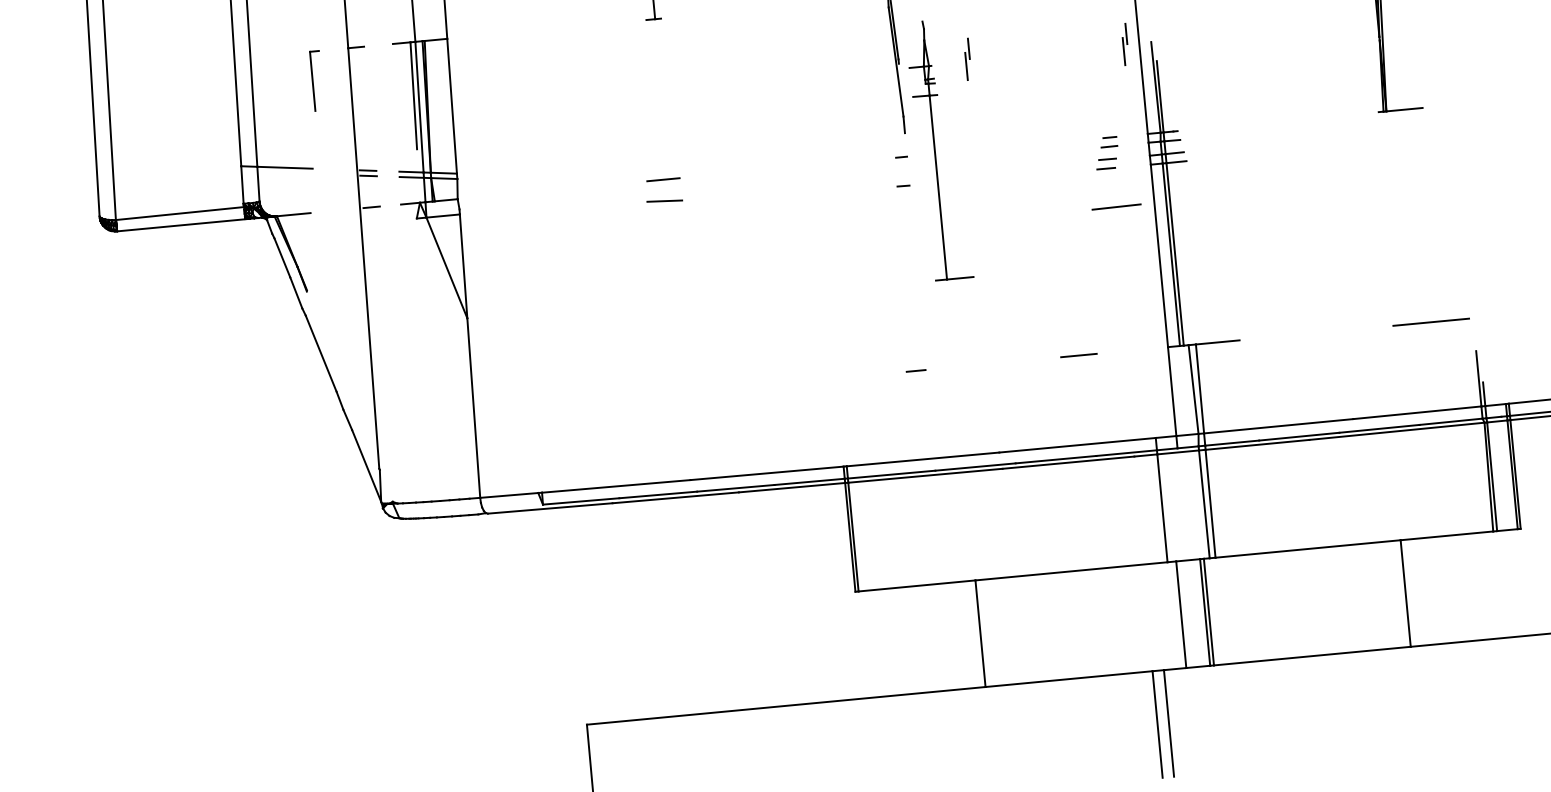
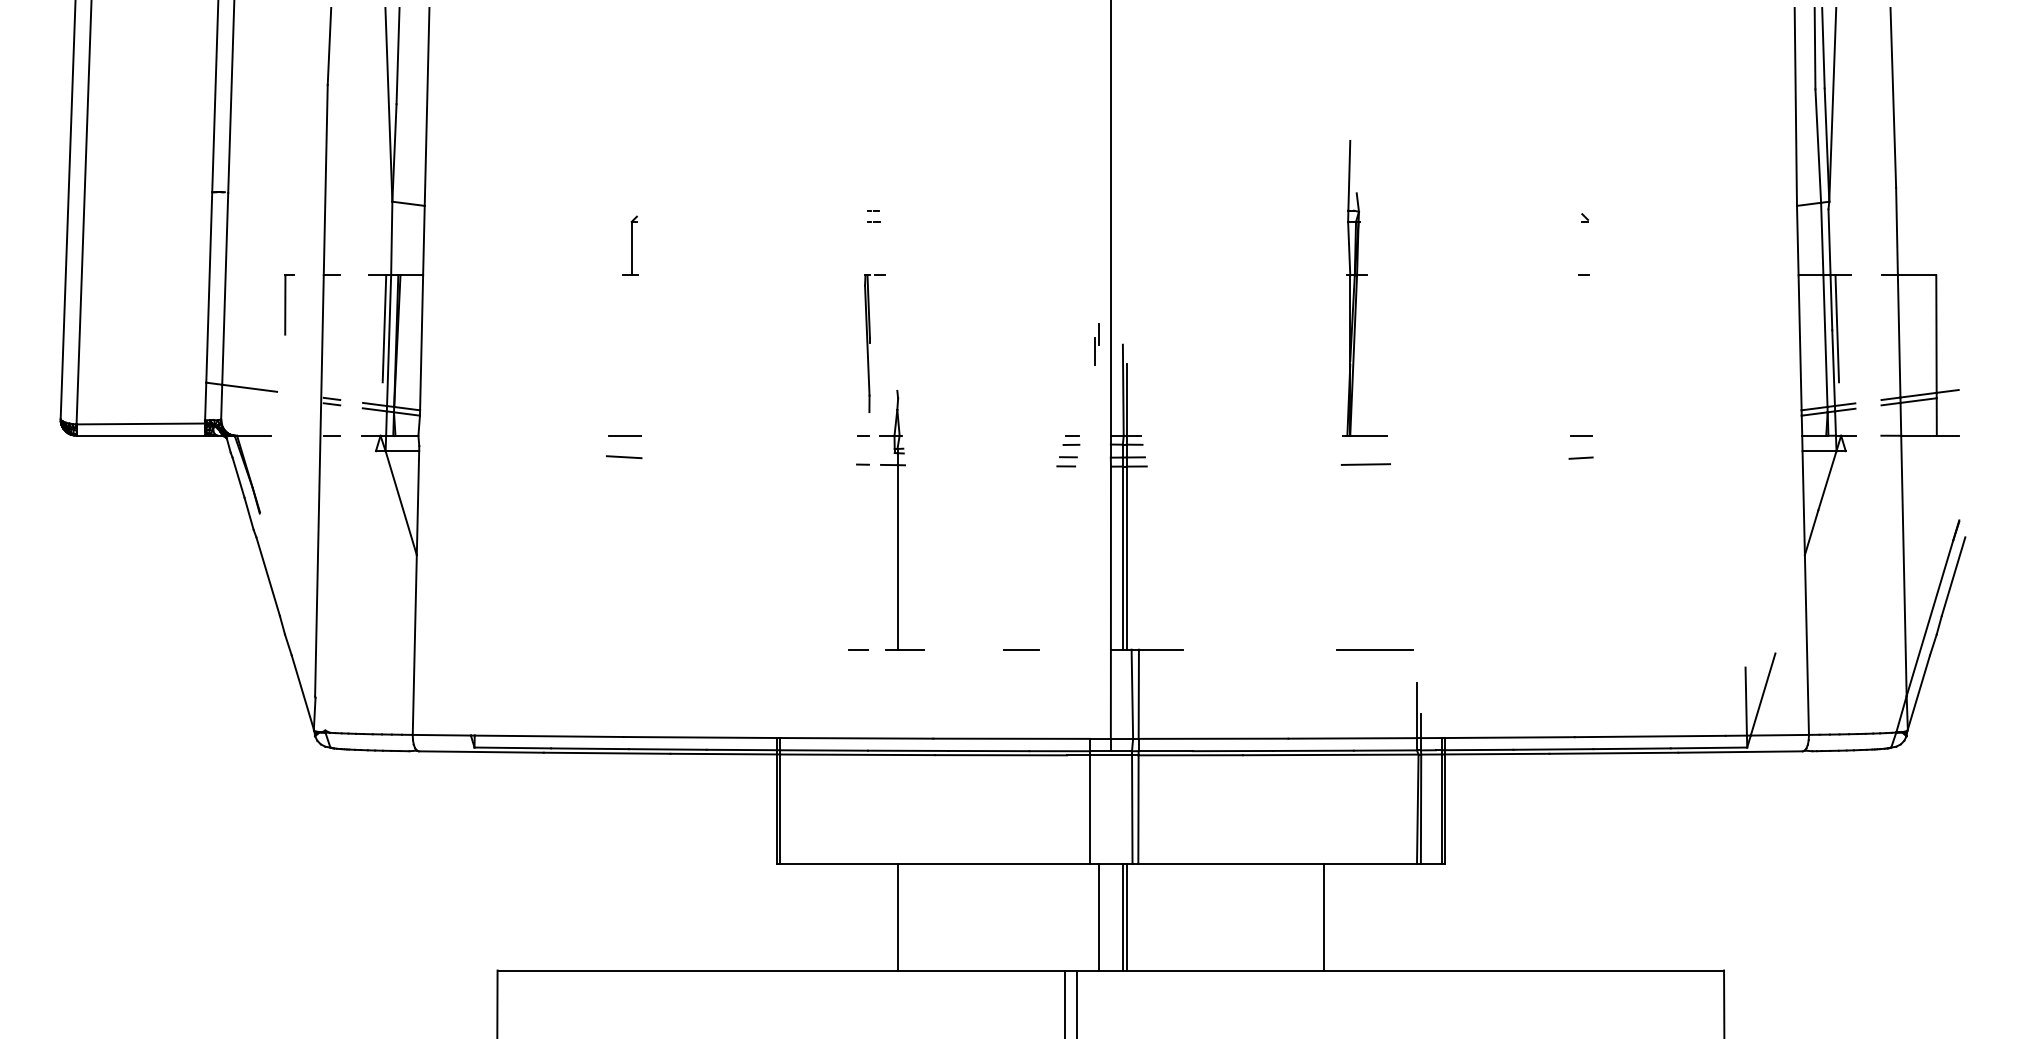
part: (967, 59) -> (938, 344), removed
part: (938, 150) -> (901, 520), moved
line: (1116, 207) -> (1365, 464), moved

